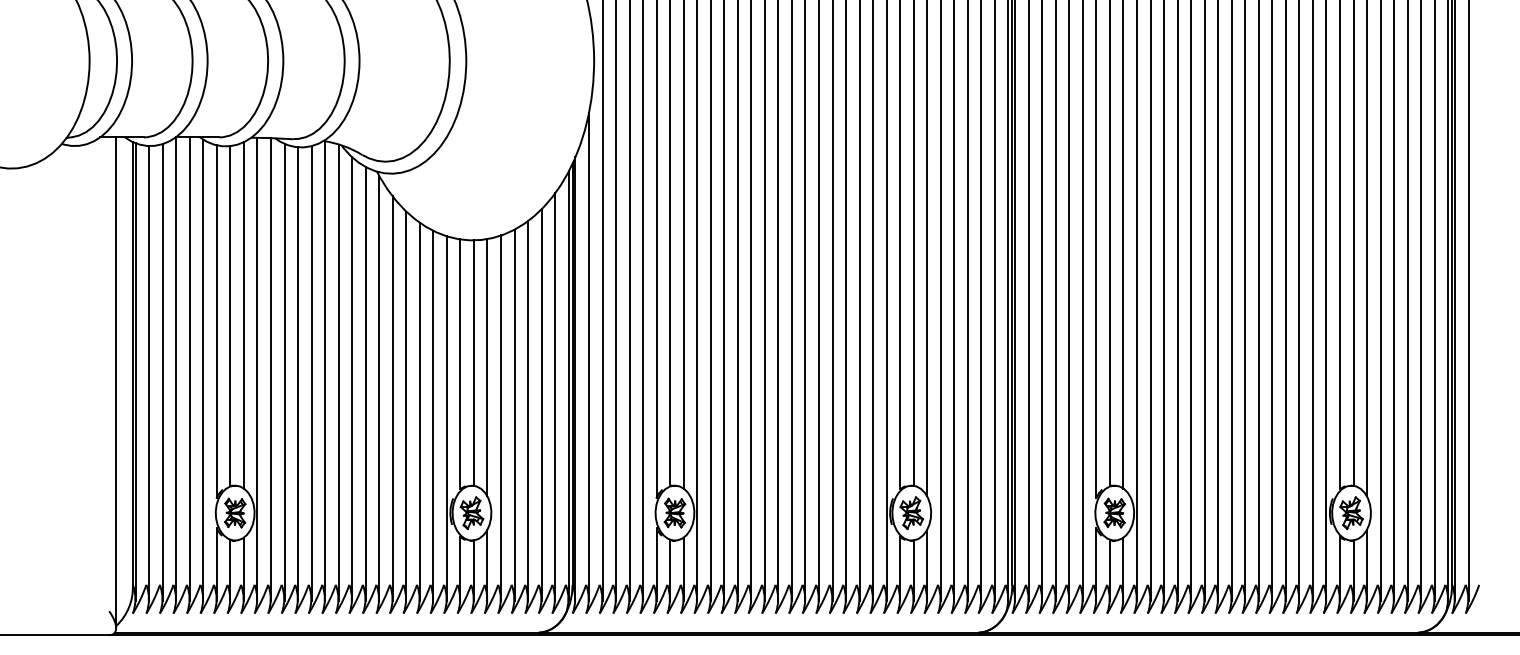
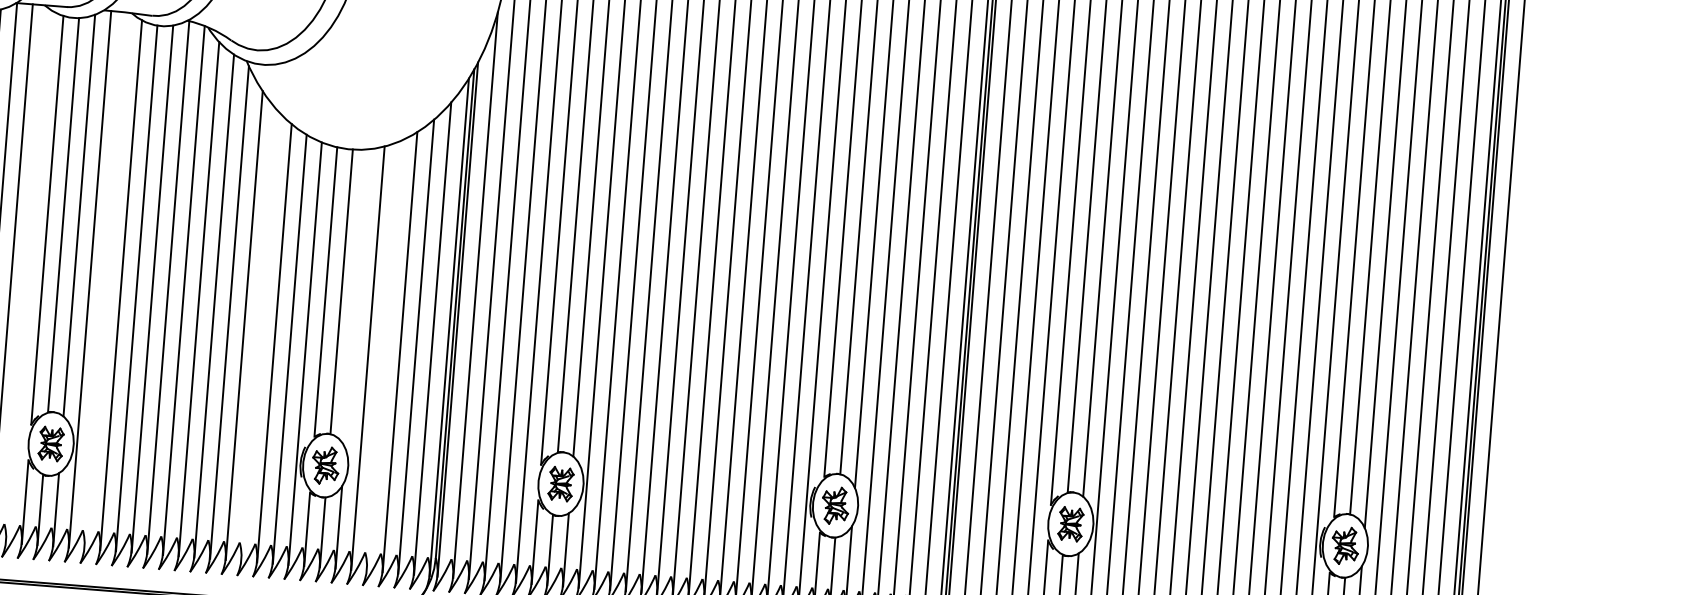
line: (487, 367) -> (356, 298), removed
line: (203, 369) -> (27, 274), removed
line: (270, 369) -> (105, 280), removed
line: (406, 405) -> (259, 334), removed
line: (514, 414) -> (383, 355), removed

